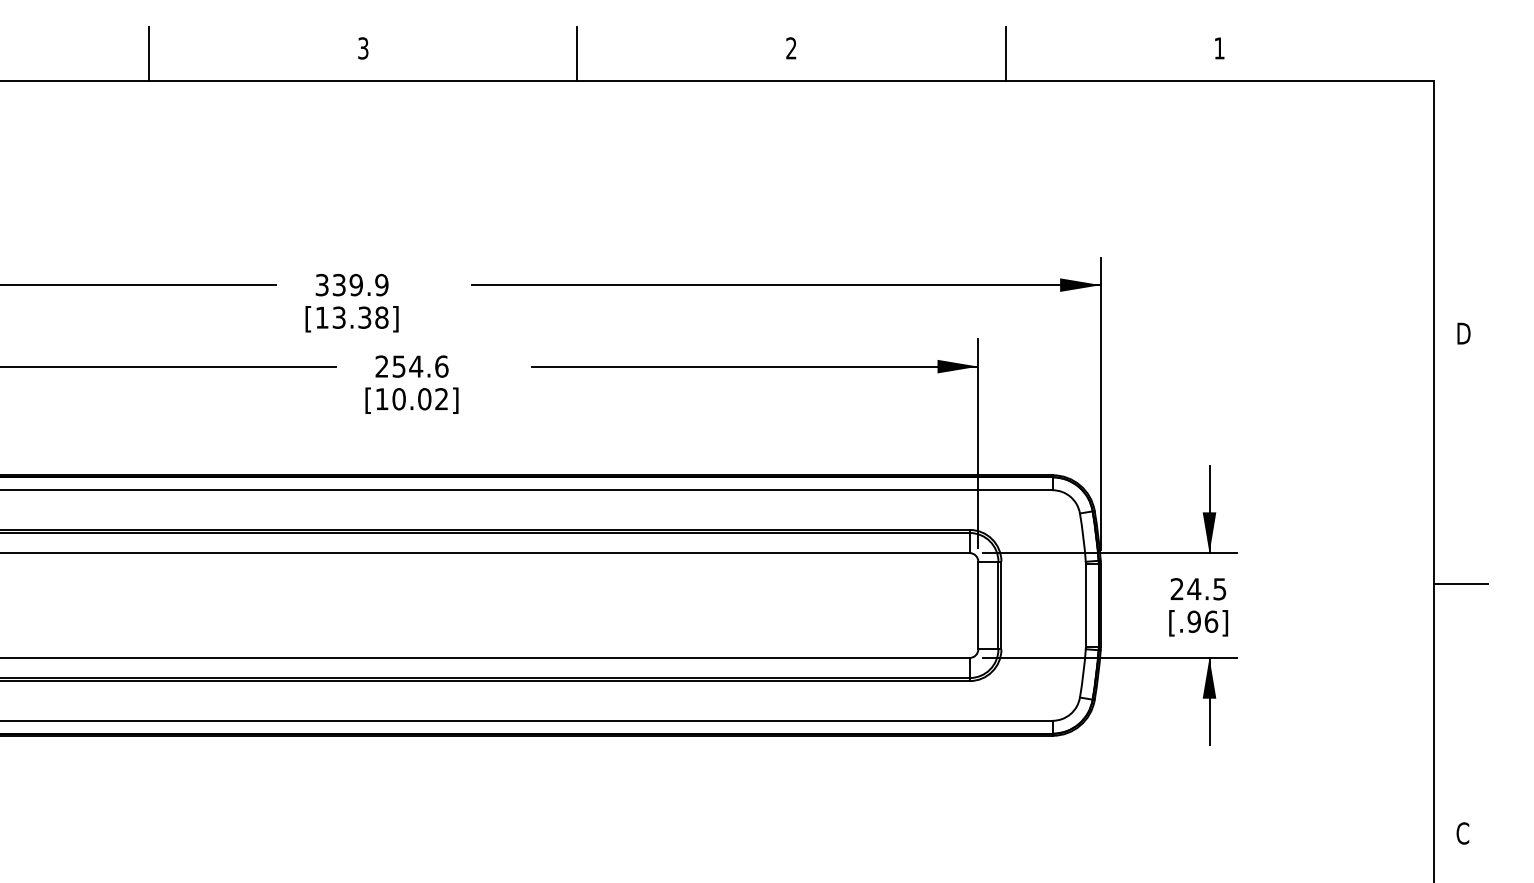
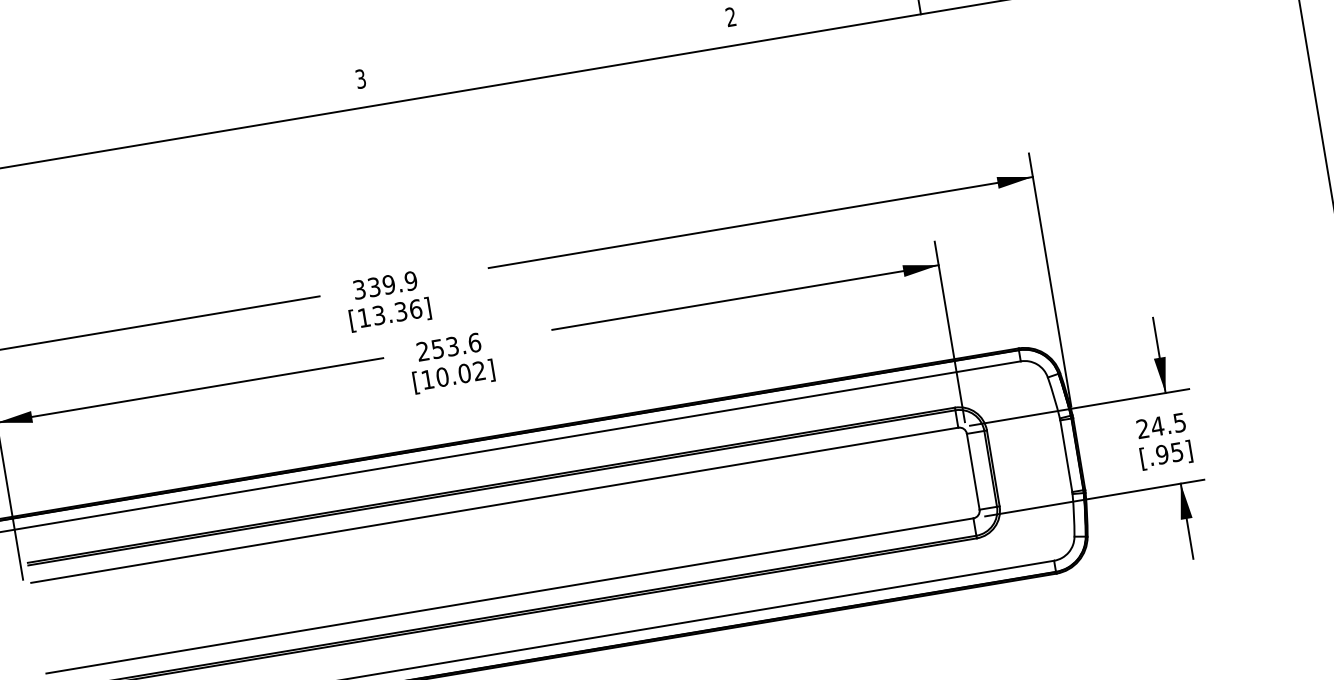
line: (149, 53) -> (176, 114), removed
line: (577, 53) -> (546, 52), removed
text: (381, 317) -> (415, 309), [13.38] -> [13.36]
text: (416, 366) -> (452, 346), 254.6 -> 253.6
text: (1211, 621) -> (1177, 451), [.96] -> [.95]

